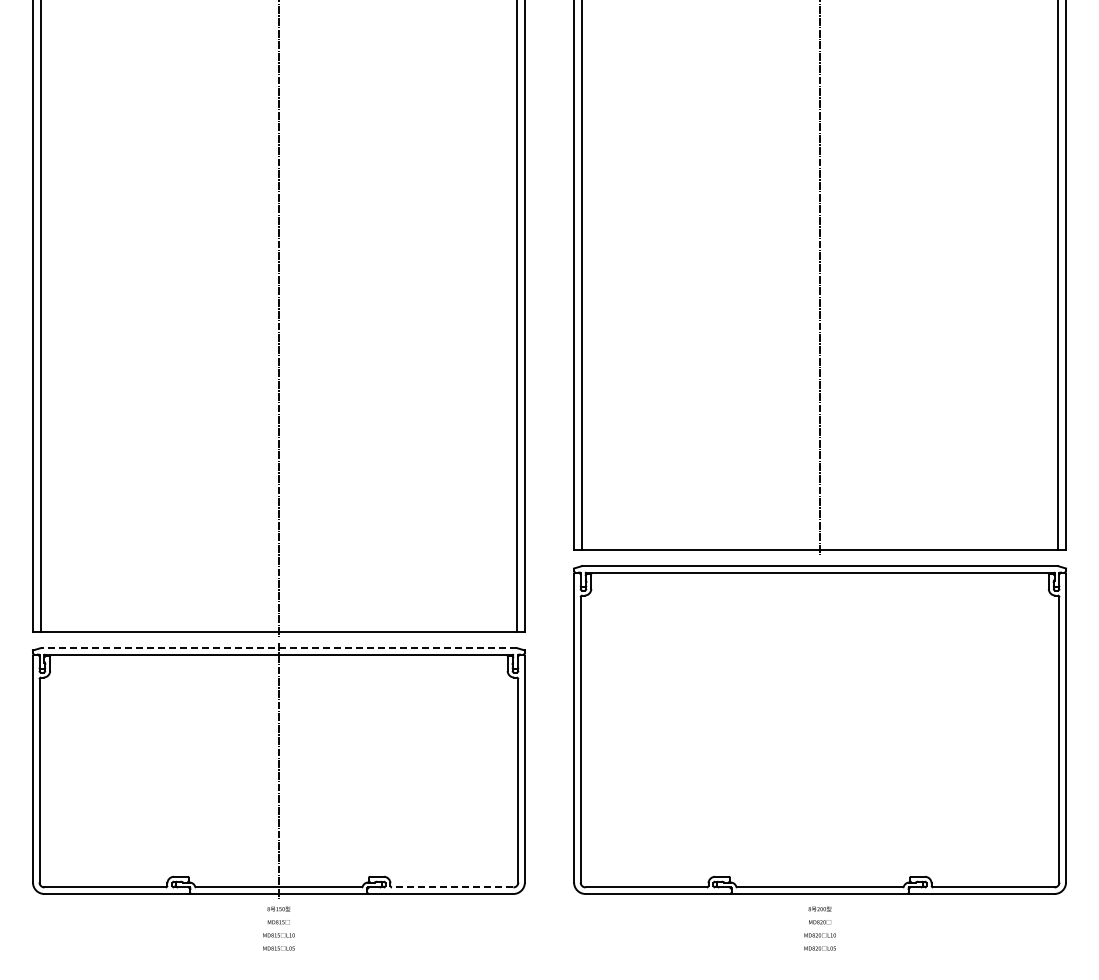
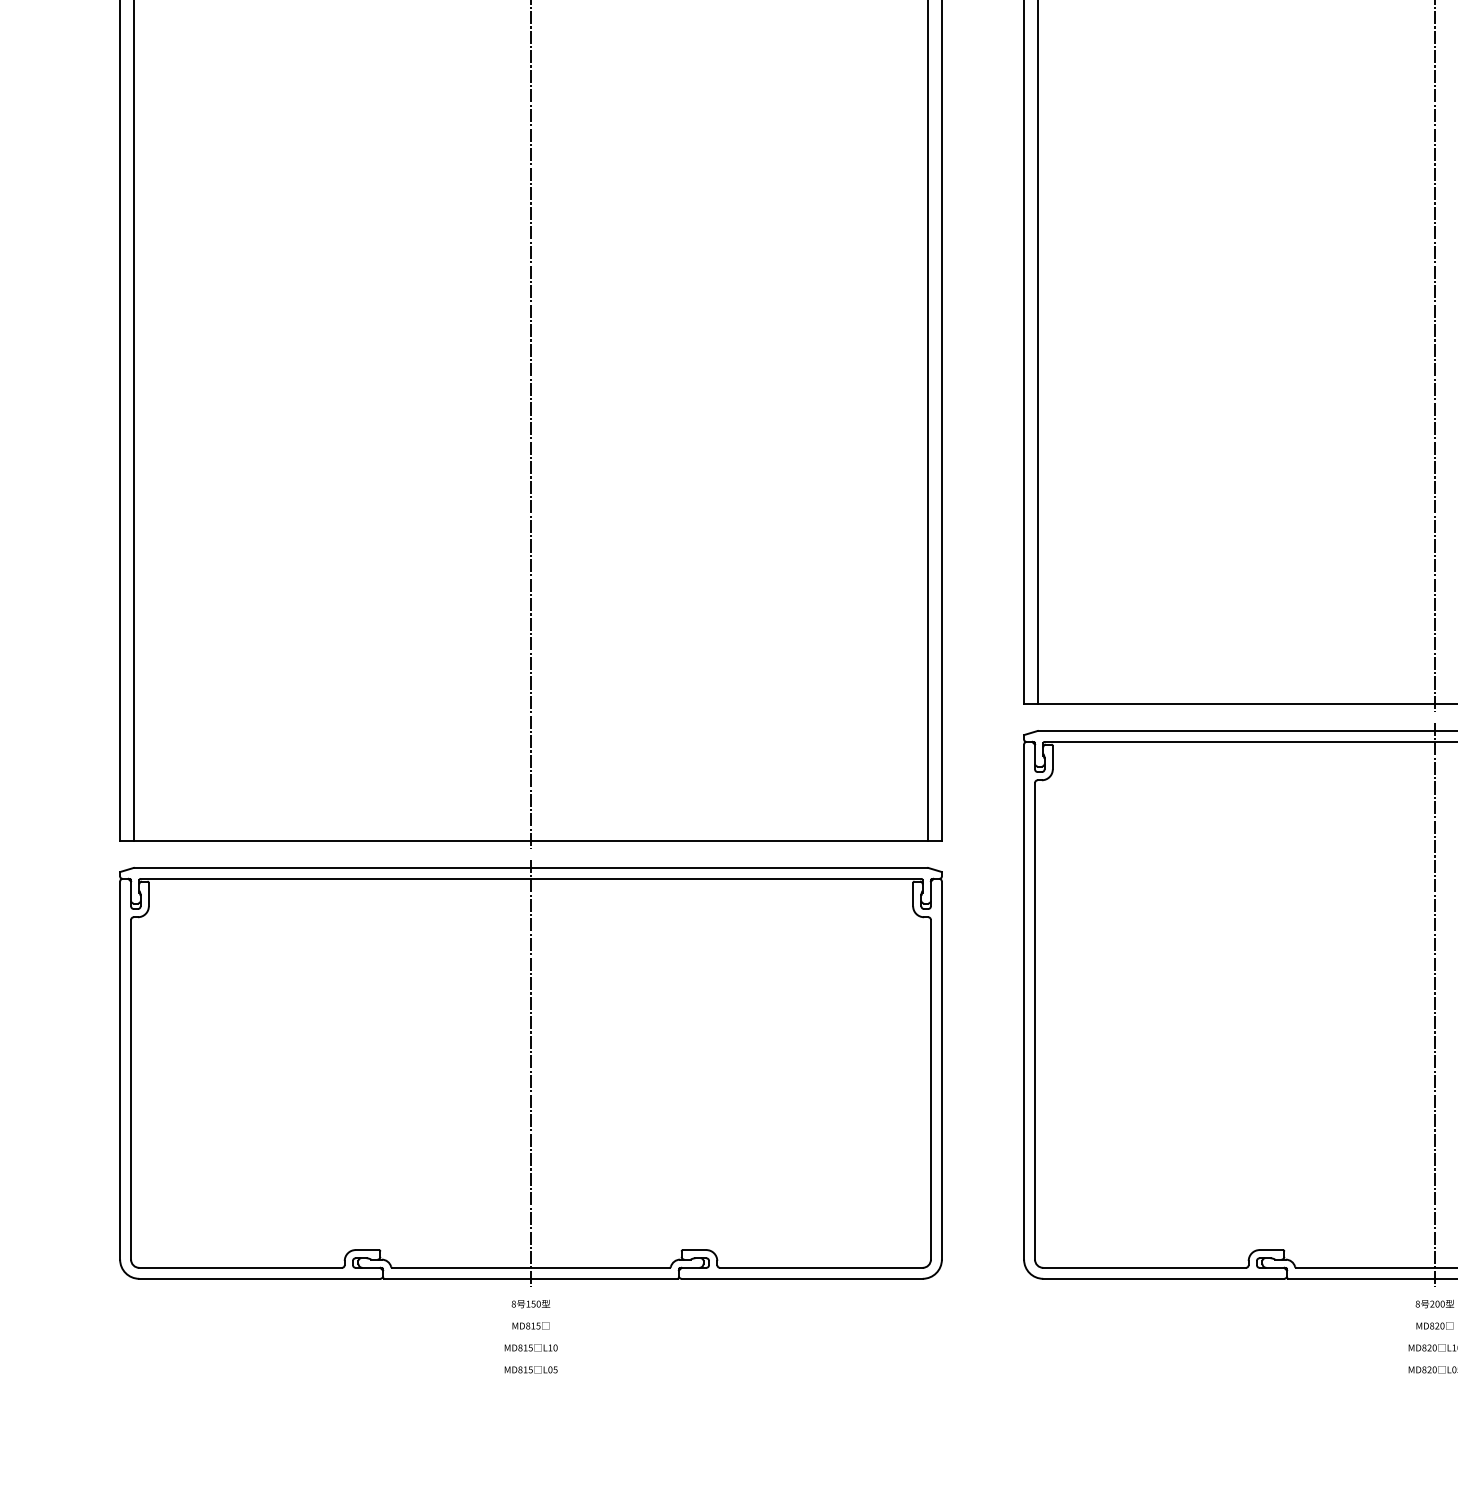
line: (278, 648) -> (530, 868), dashed -> solid
line: (820, 729) -> (1435, 1004), added
line: (452, 887) -> (820, 1267), dashed -> solid

